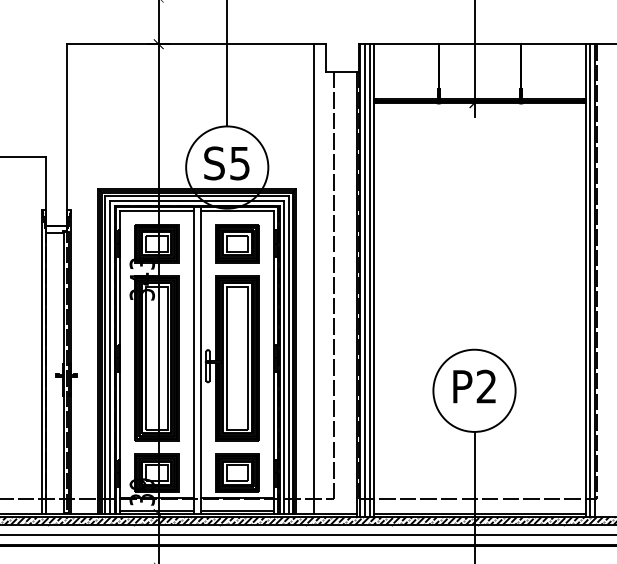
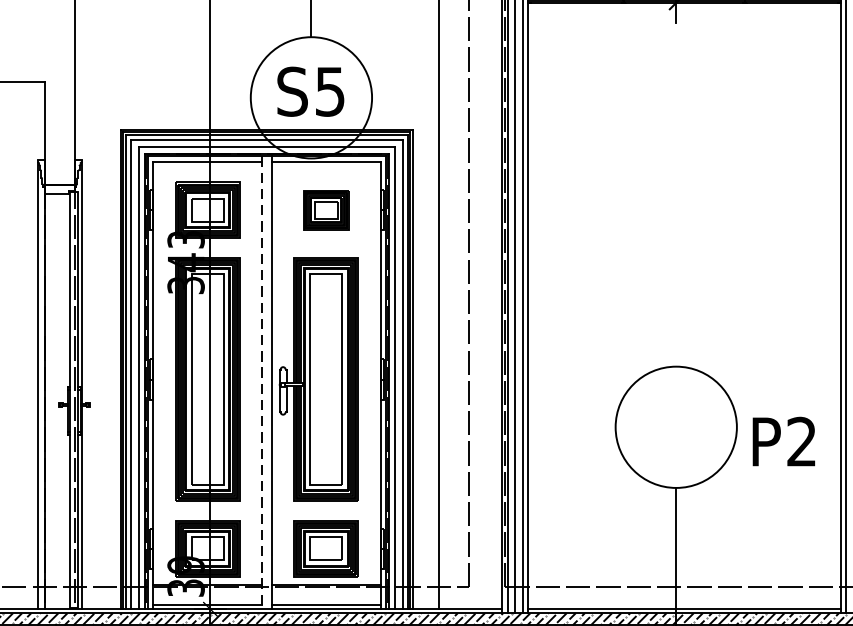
part: (237, 243) -> (326, 209), size x0.7
line: (193, 361) -> (261, 384), solid -> dashed
text: (474, 386) -> (783, 441), moved

